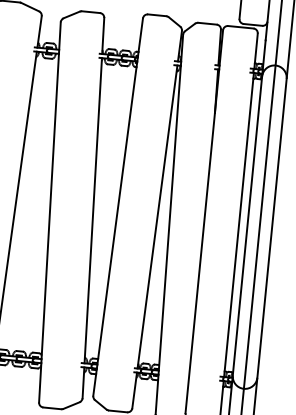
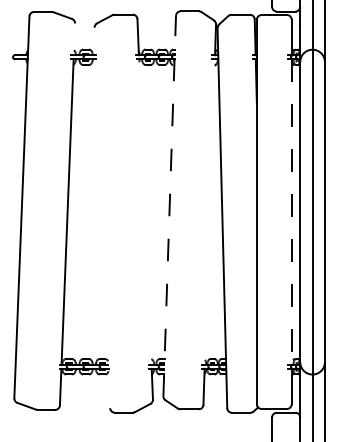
line: (39, 32) -> (74, 39), removed
line: (117, 206) -> (169, 205), solid -> dashed
line: (93, 210) -> (145, 211), removed
line: (50, 212) -> (102, 217), removed
line: (157, 216) -> (209, 211), removed
line: (238, 225) -> (291, 212), solid -> dashed

